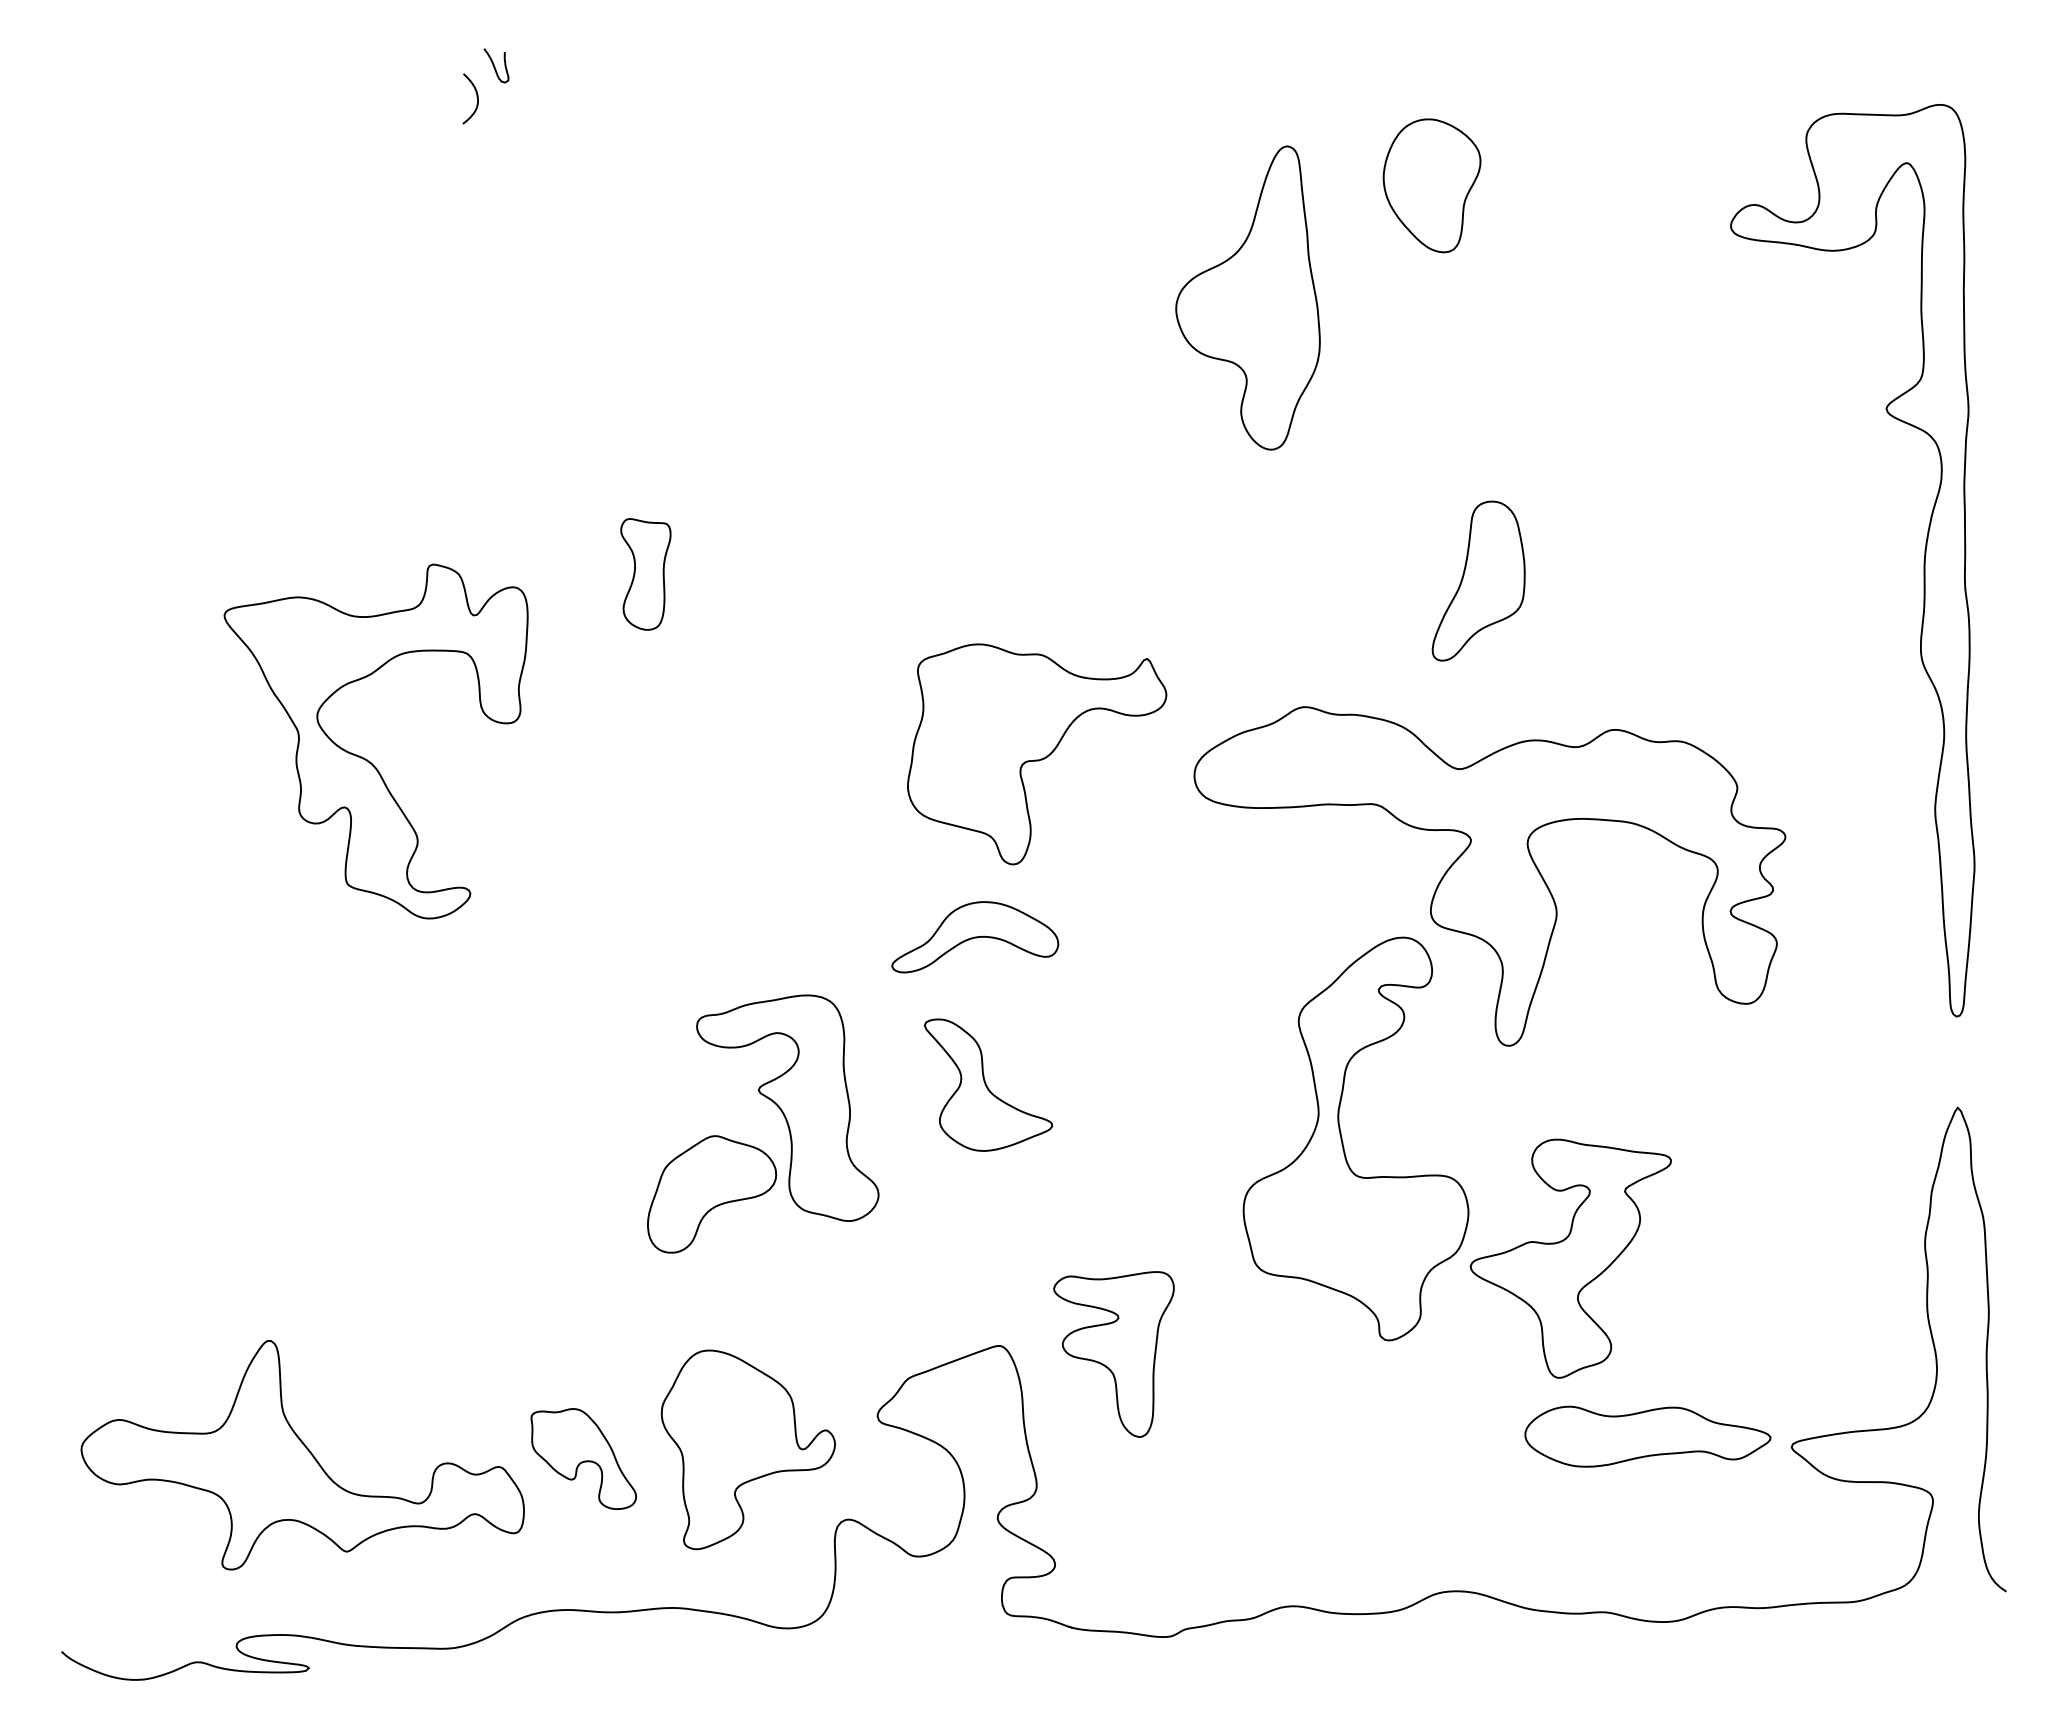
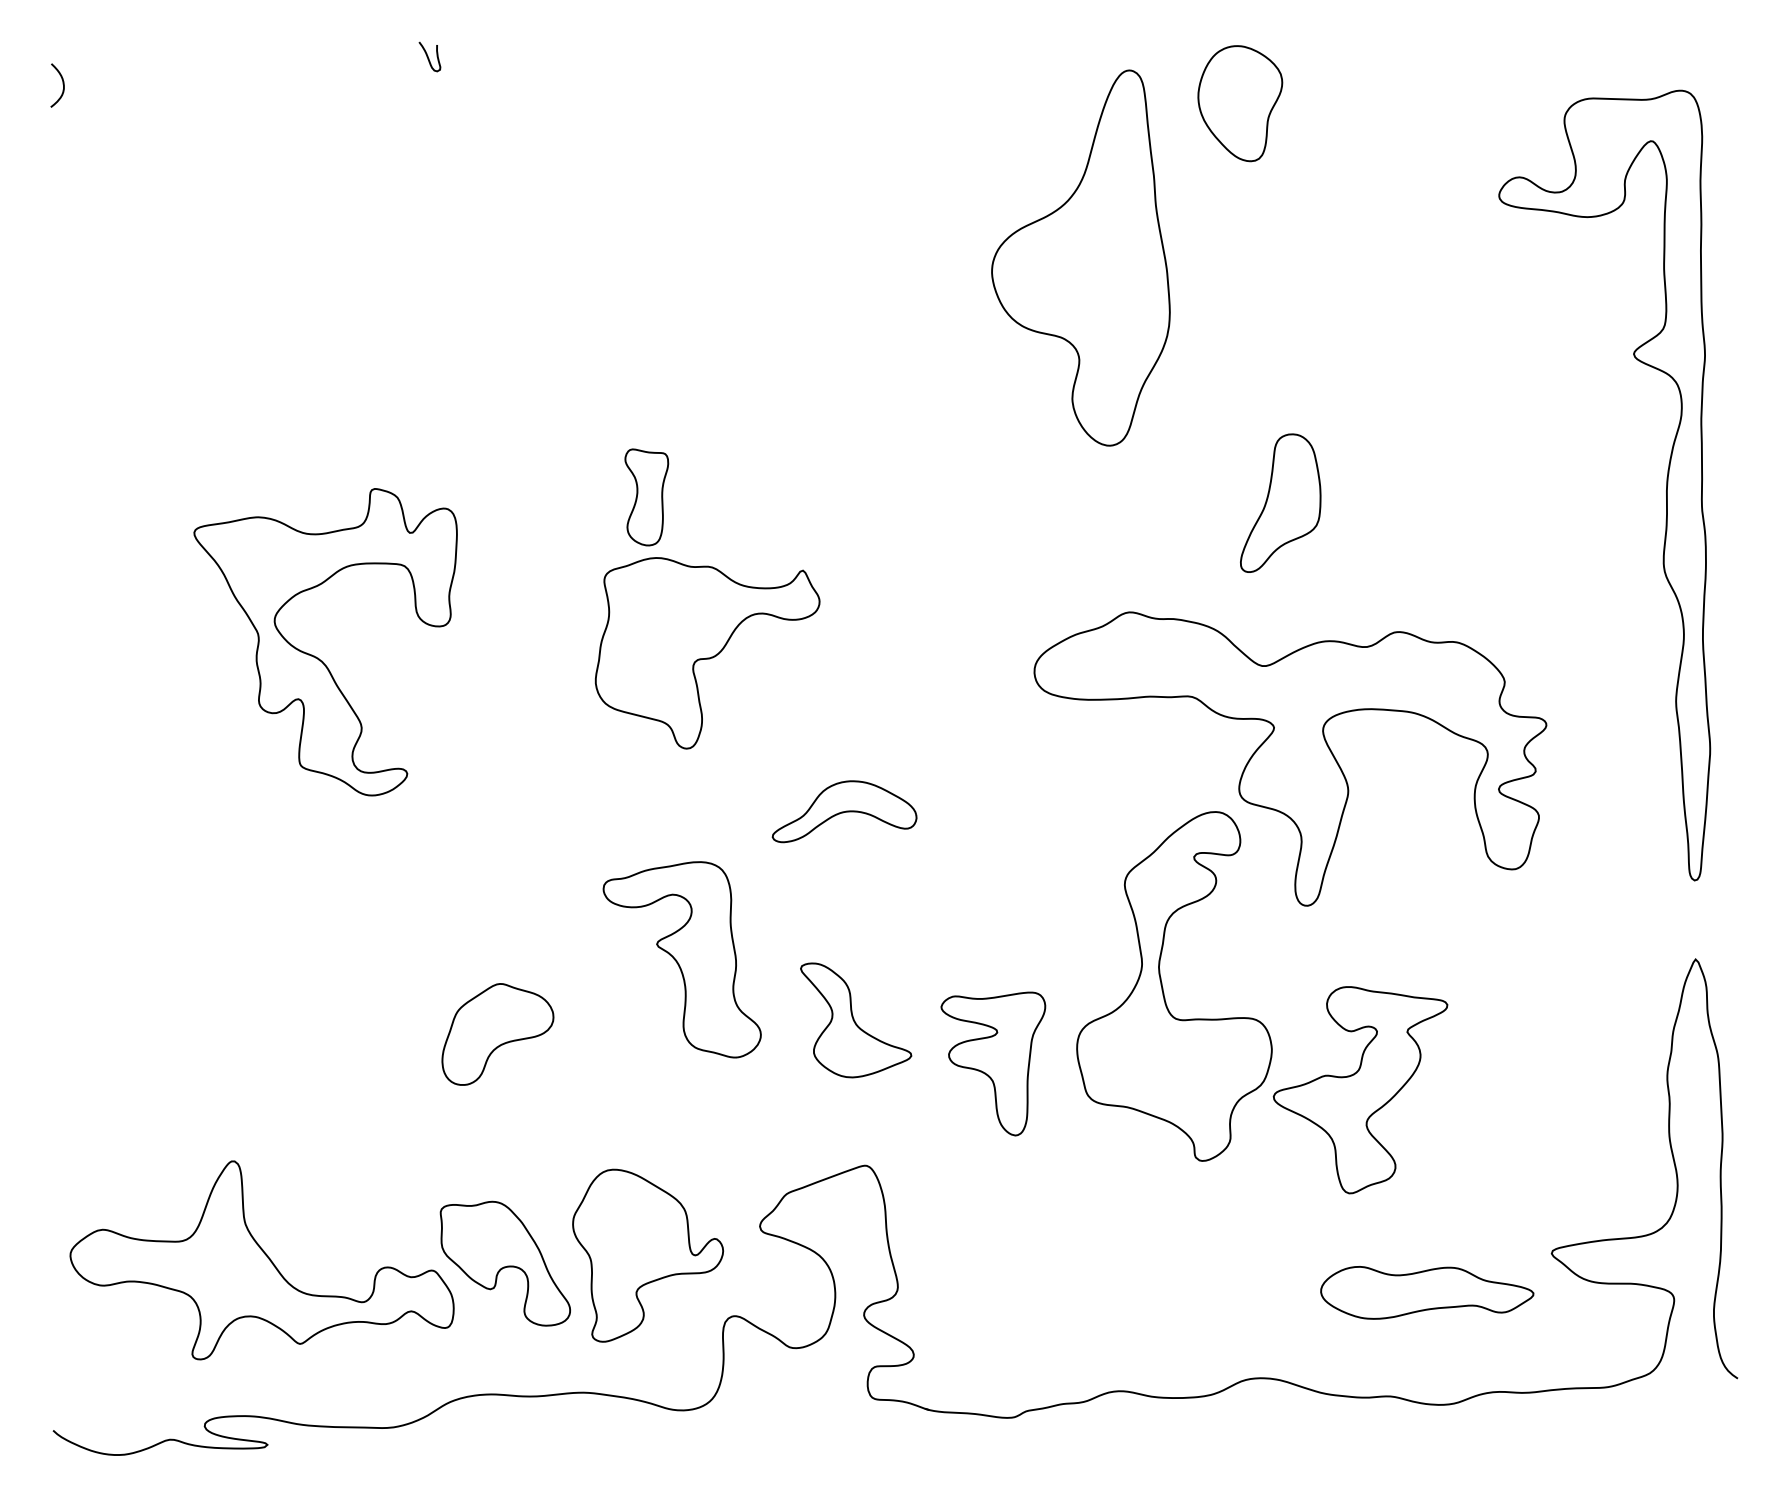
curve: (476, 97) -> (62, 84), moved
part: (1431, 185) -> (1239, 103), moved
part: (1247, 297) -> (1080, 257), size x1.43
part: (645, 574) -> (646, 497), moved
part: (1037, 754) -> (707, 653), moved
part: (988, 1084) -> (856, 1019), moved
part: (712, 1194) -> (498, 1034), moved
part: (1113, 1354) -> (992, 1063), moved
part: (1647, 1436) -> (1426, 1292), moved
part: (583, 1458) -> (505, 1263), size x1.43

